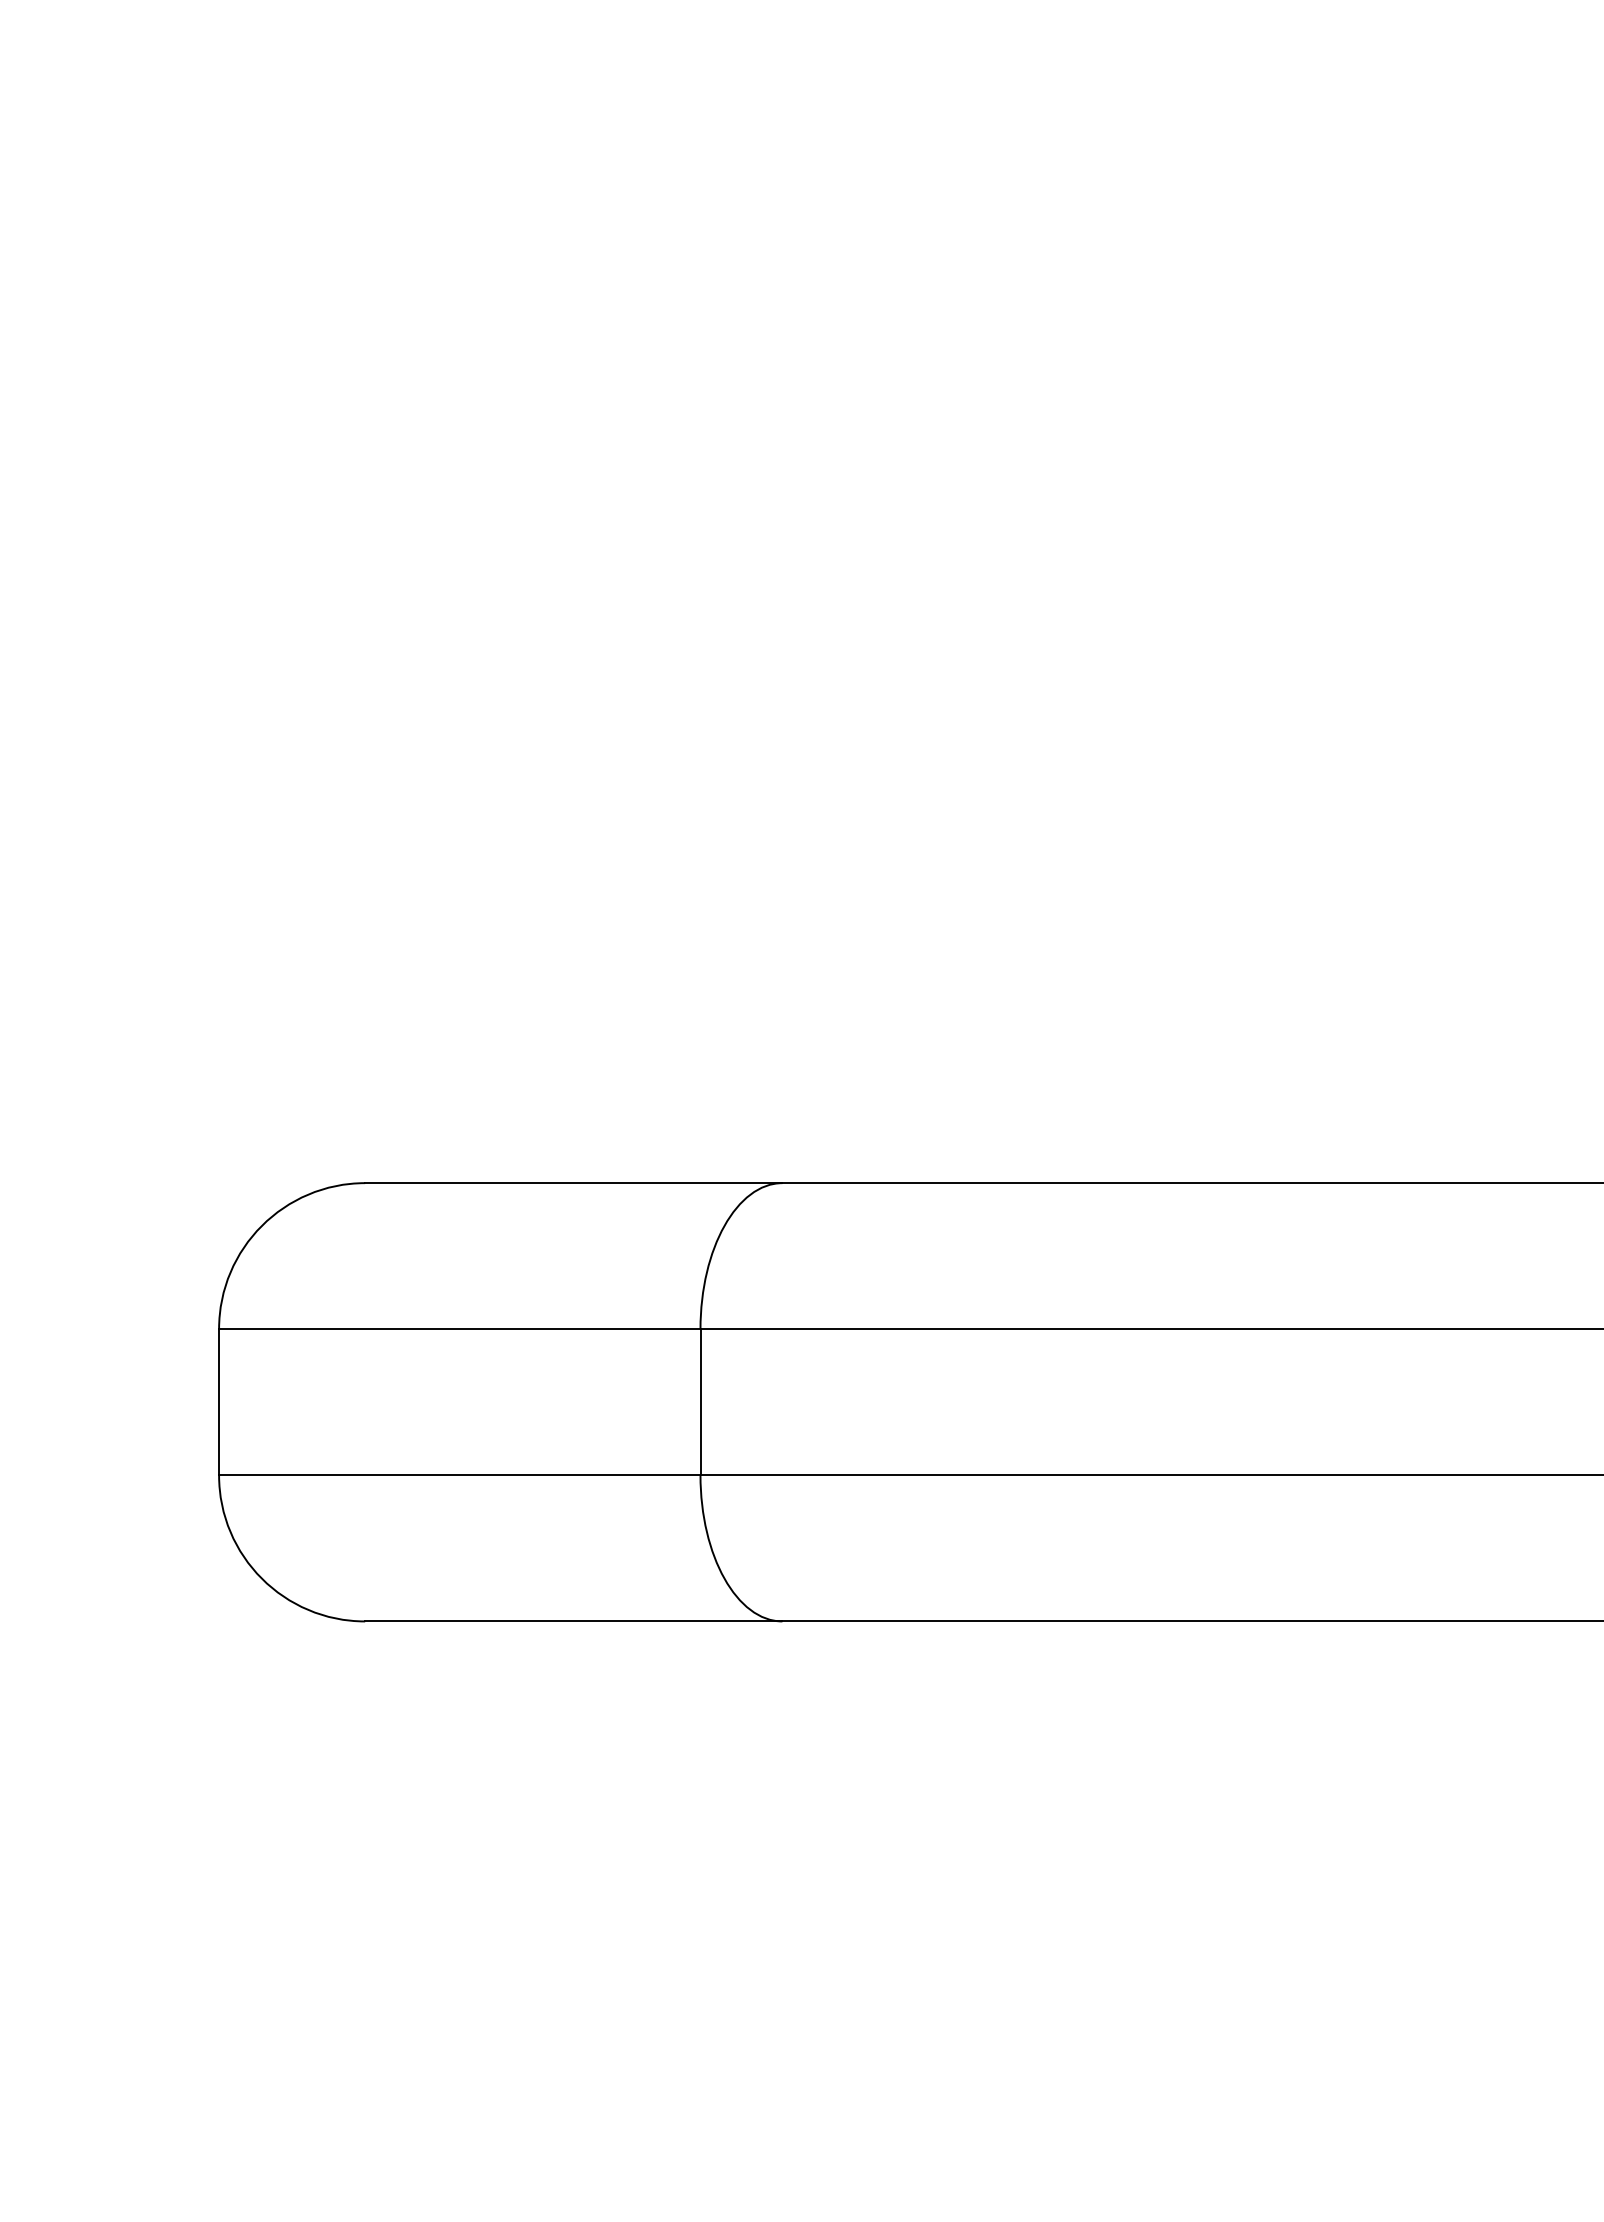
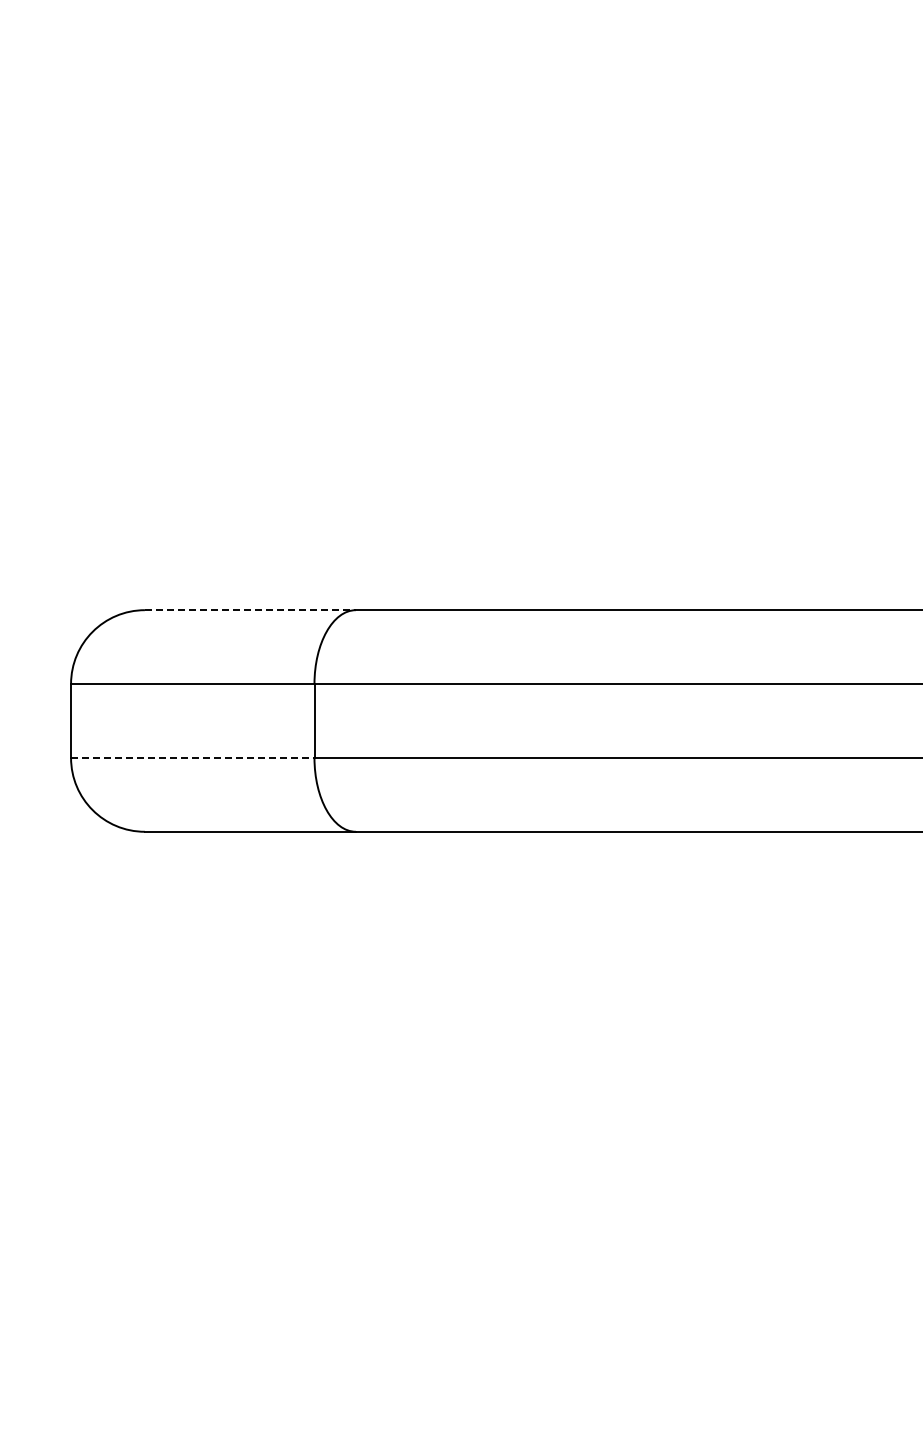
line: (573, 1183) -> (250, 610), solid -> dashed
line: (459, 1474) -> (192, 757), solid -> dashed

